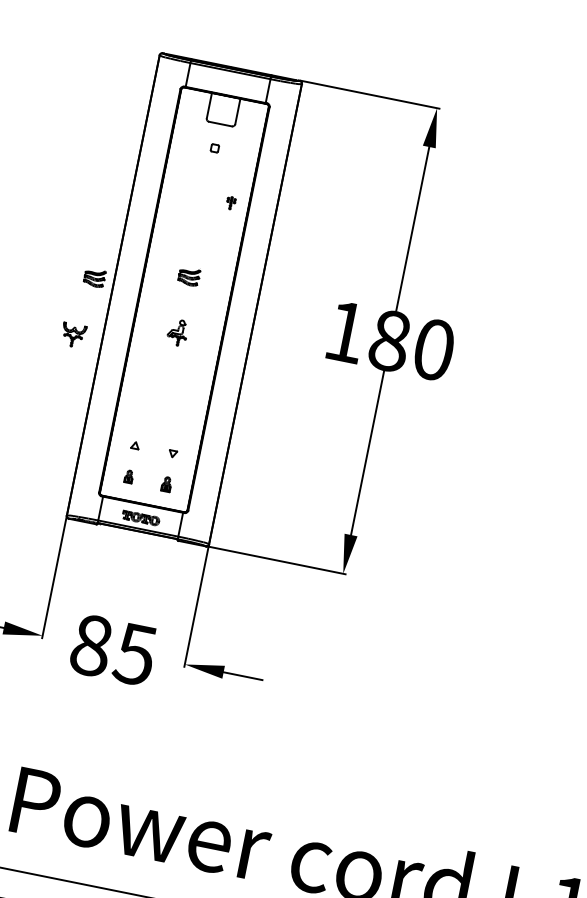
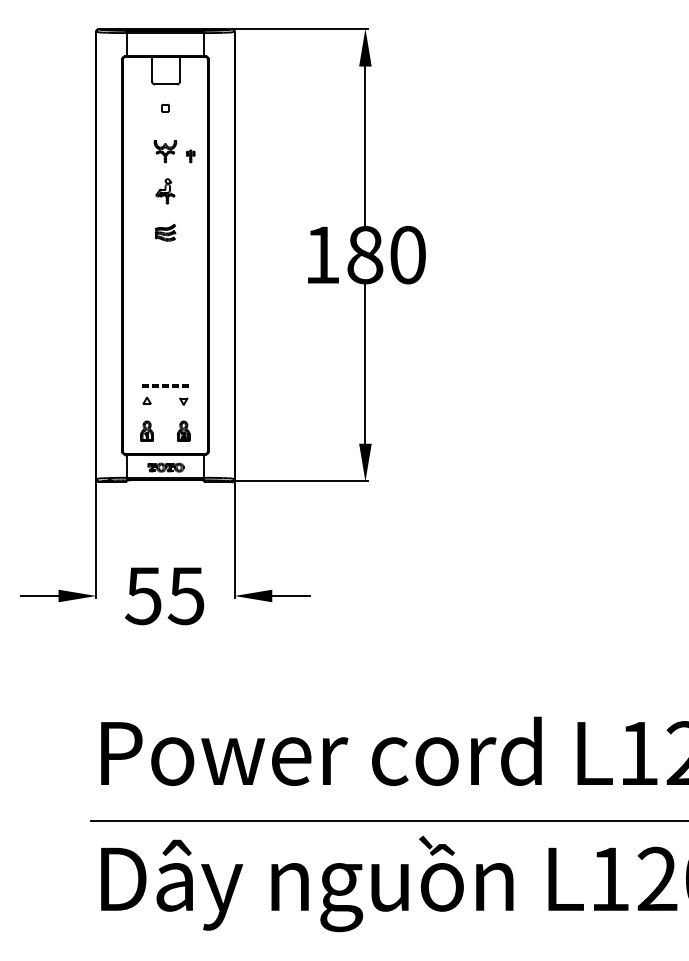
part: (94, 277) -> (77, 251), removed
part: (177, 332) -> (165, 191), moved
part: (73, 335) -> (165, 151), moved
line: (157, 433) -> (165, 385), added
part: (128, 475) -> (146, 430), size x1.67
part: (166, 483) -> (183, 430), size x1.43
text: (90, 644) -> (142, 595), 85 -> 55

